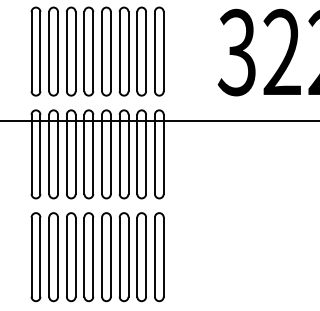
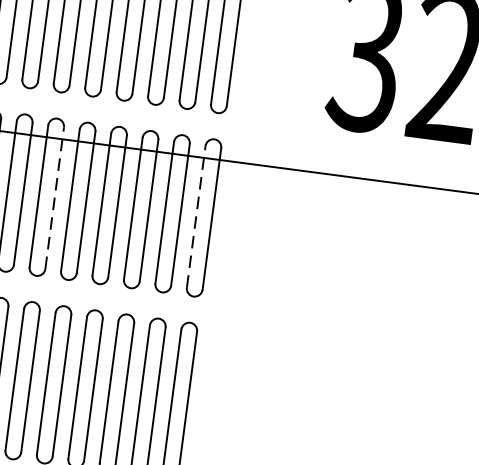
line: (75, 154) -> (54, 198), solid -> dashed
line: (154, 154) -> (195, 216), solid -> dashed

